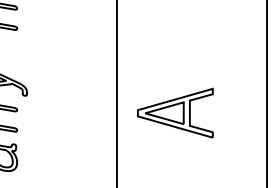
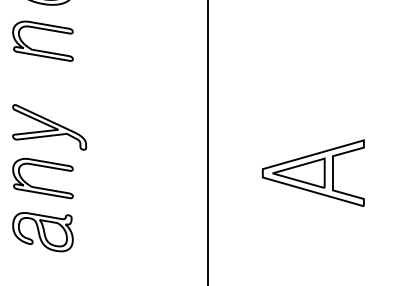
part: (174, 112) -> (312, 172), moved

